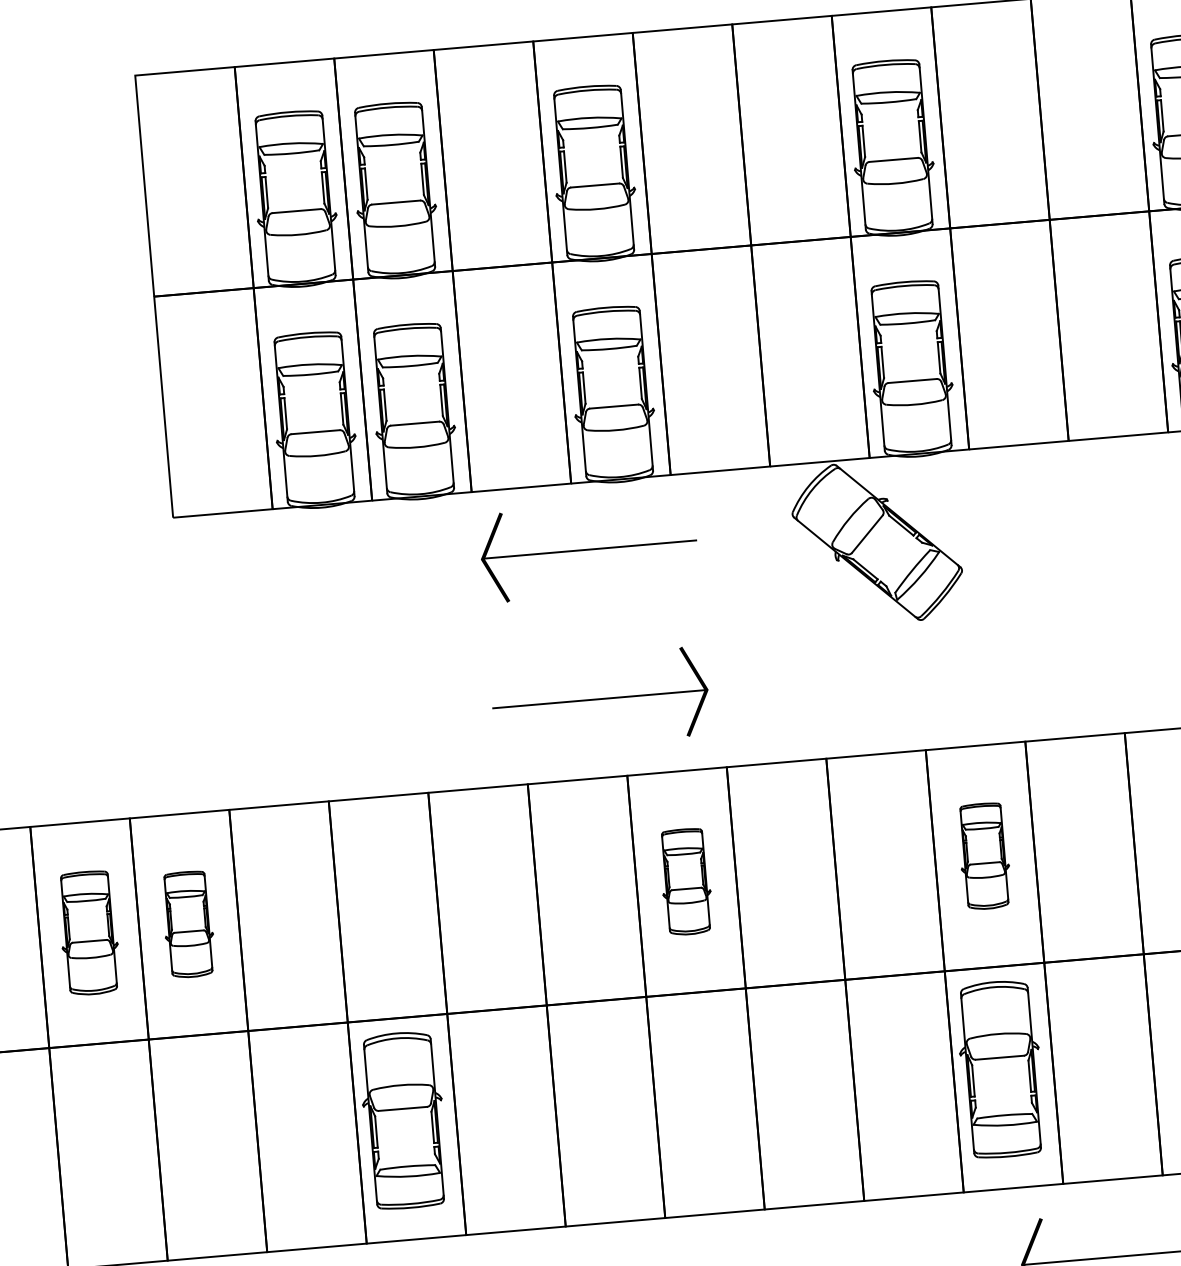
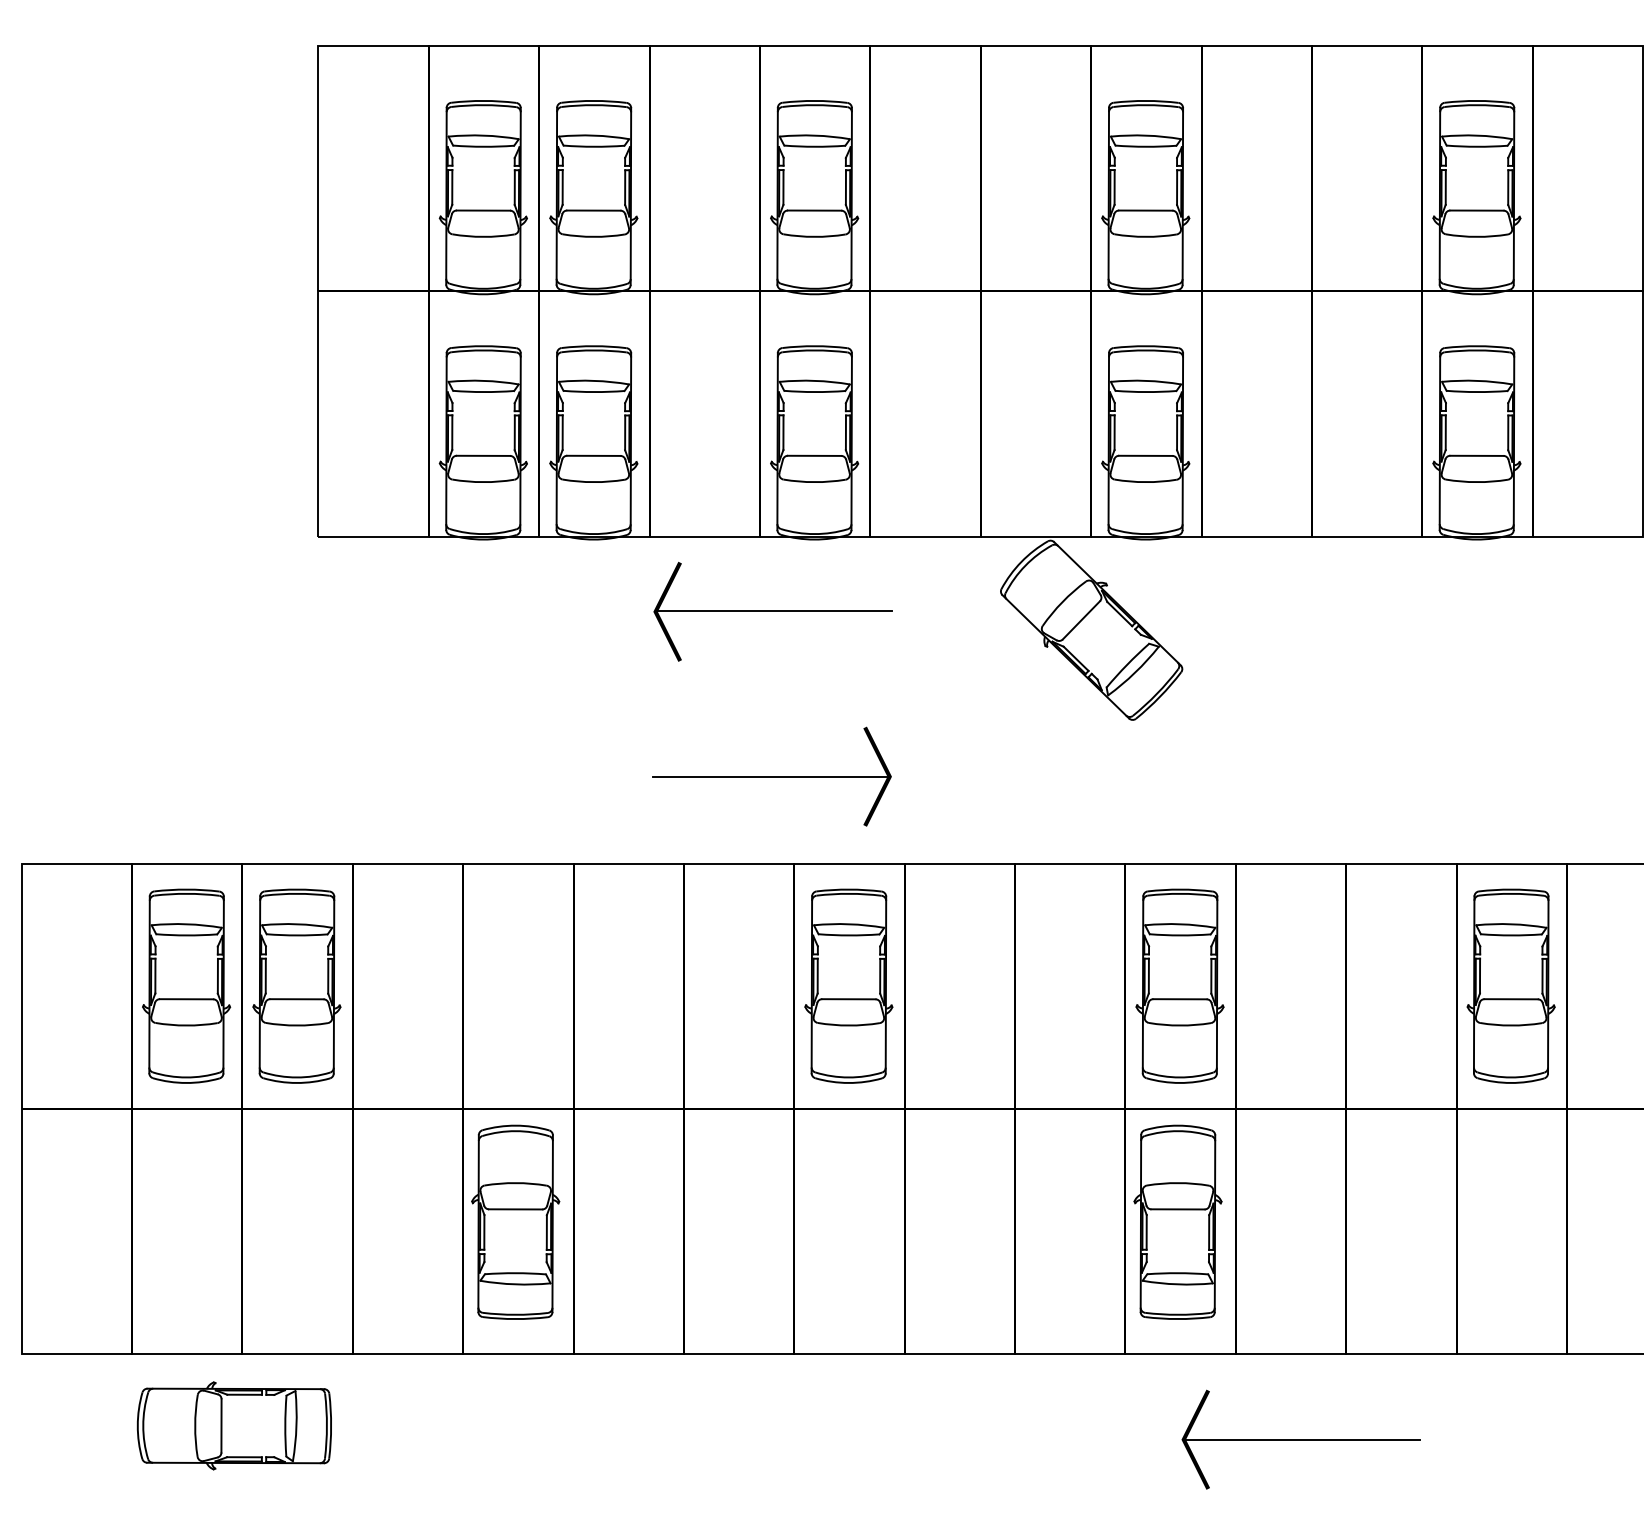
part: (983, 855) -> (1179, 985), size x1.67
part: (685, 881) -> (848, 985), size x1.67
part: (188, 924) -> (296, 985), size x1.67
part: (88, 932) -> (186, 985), size x1.43

